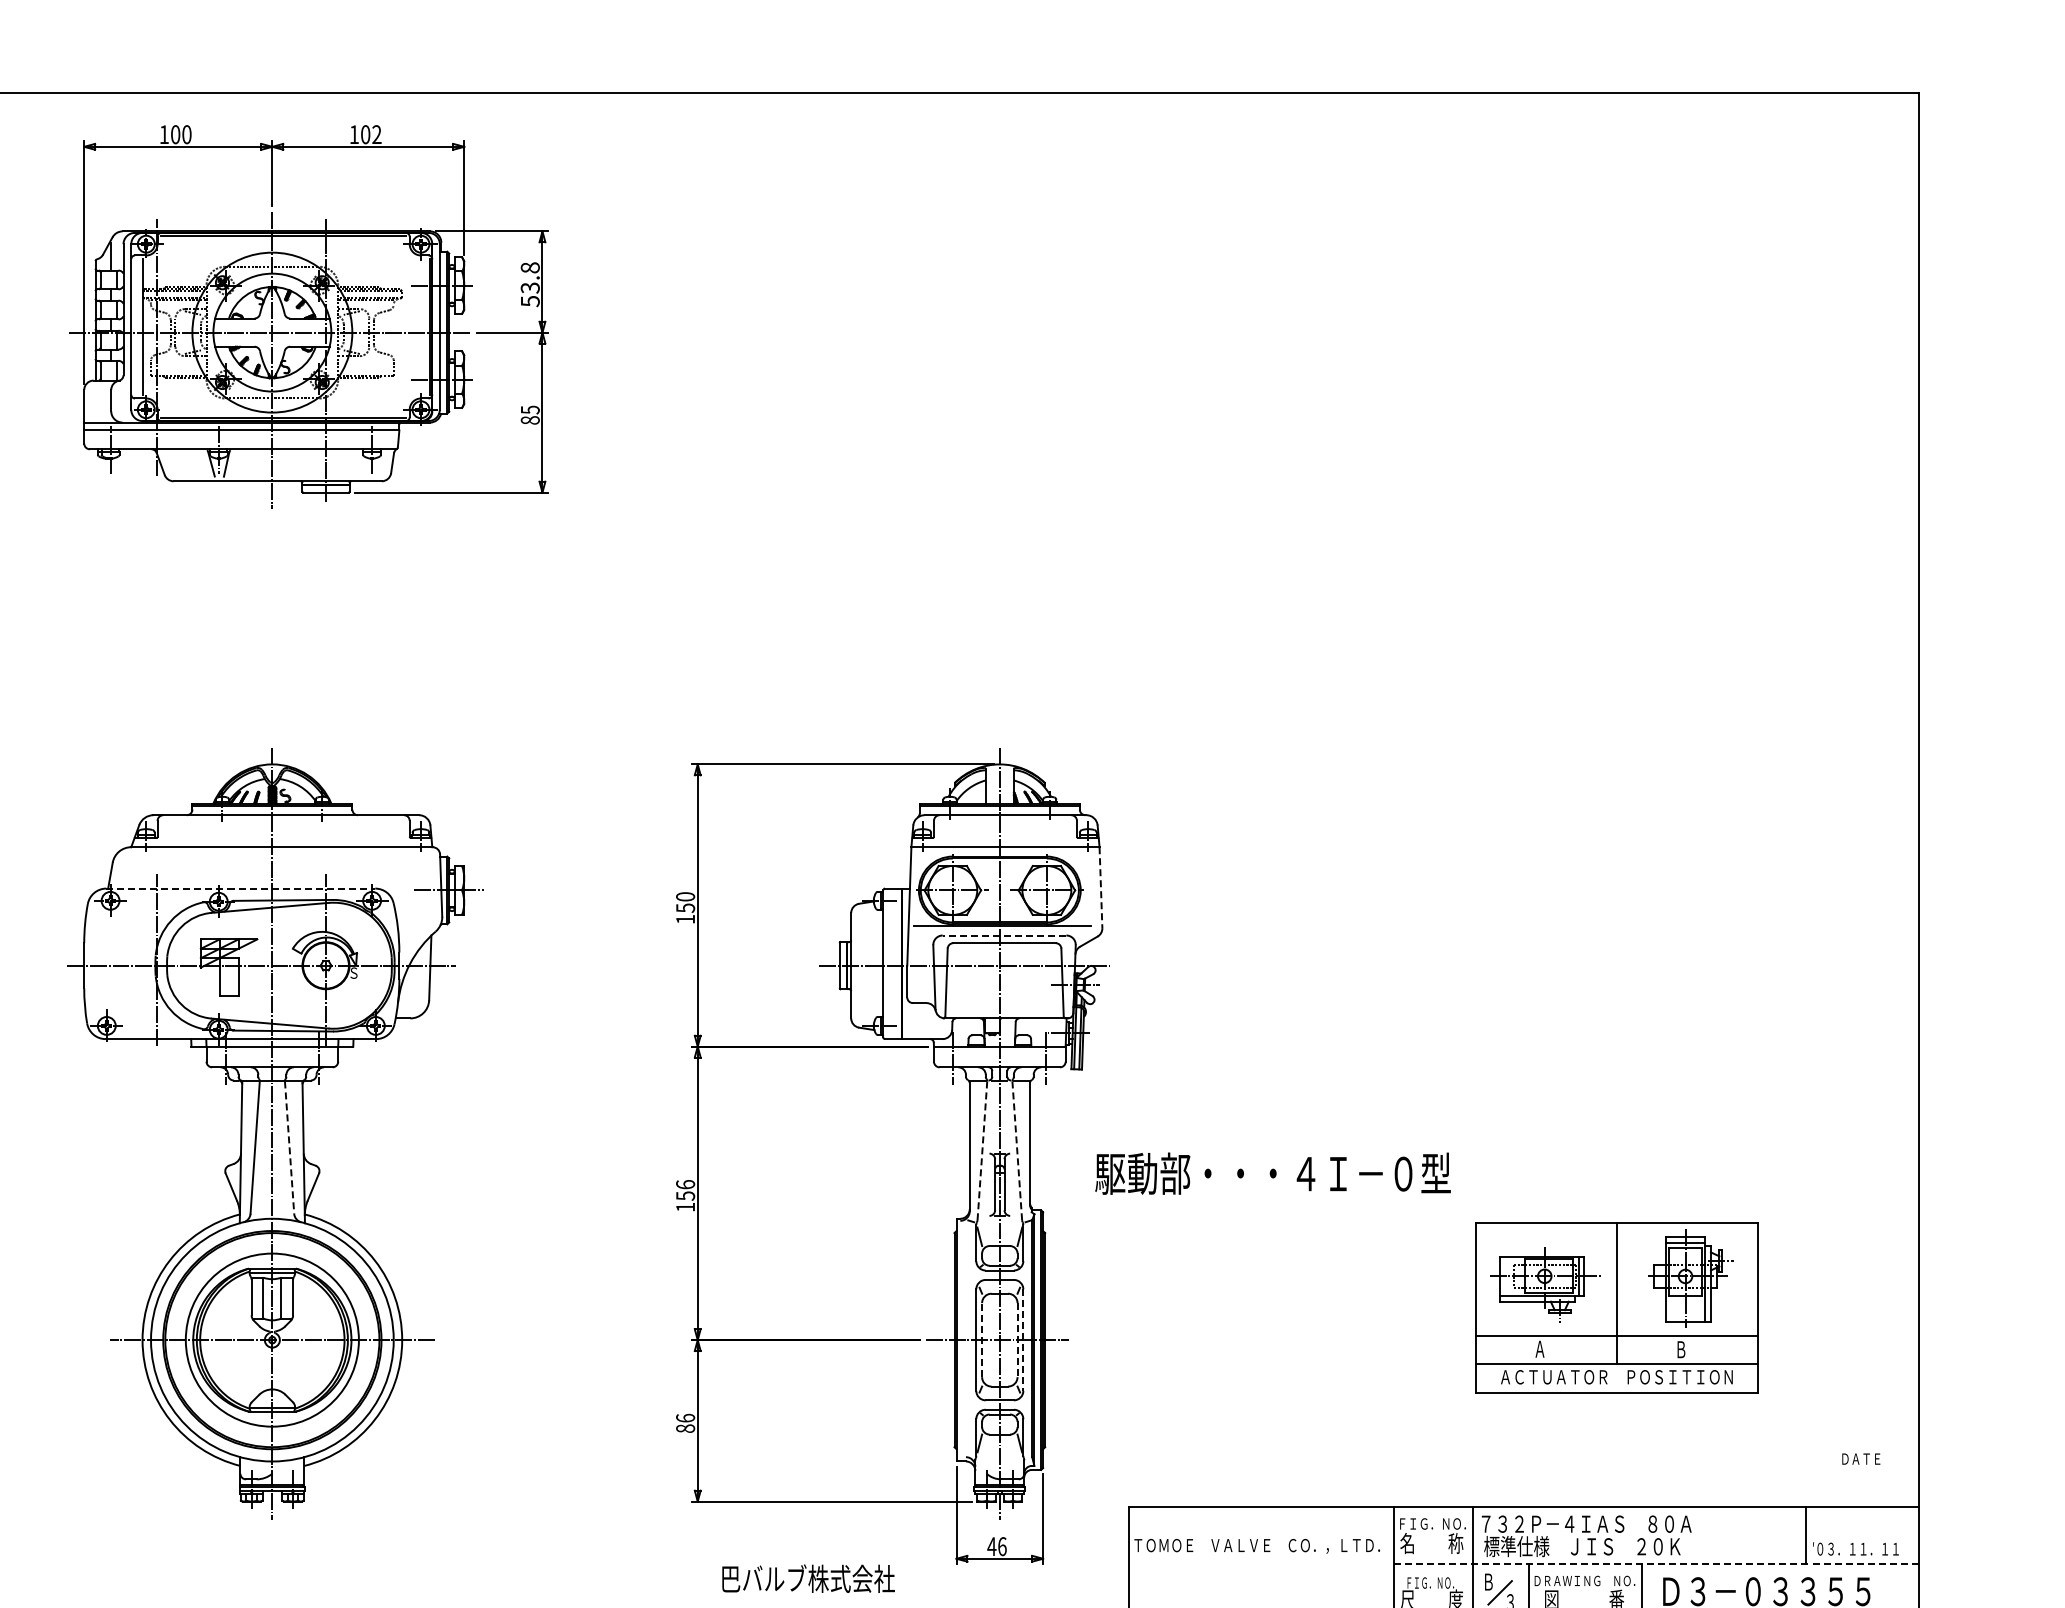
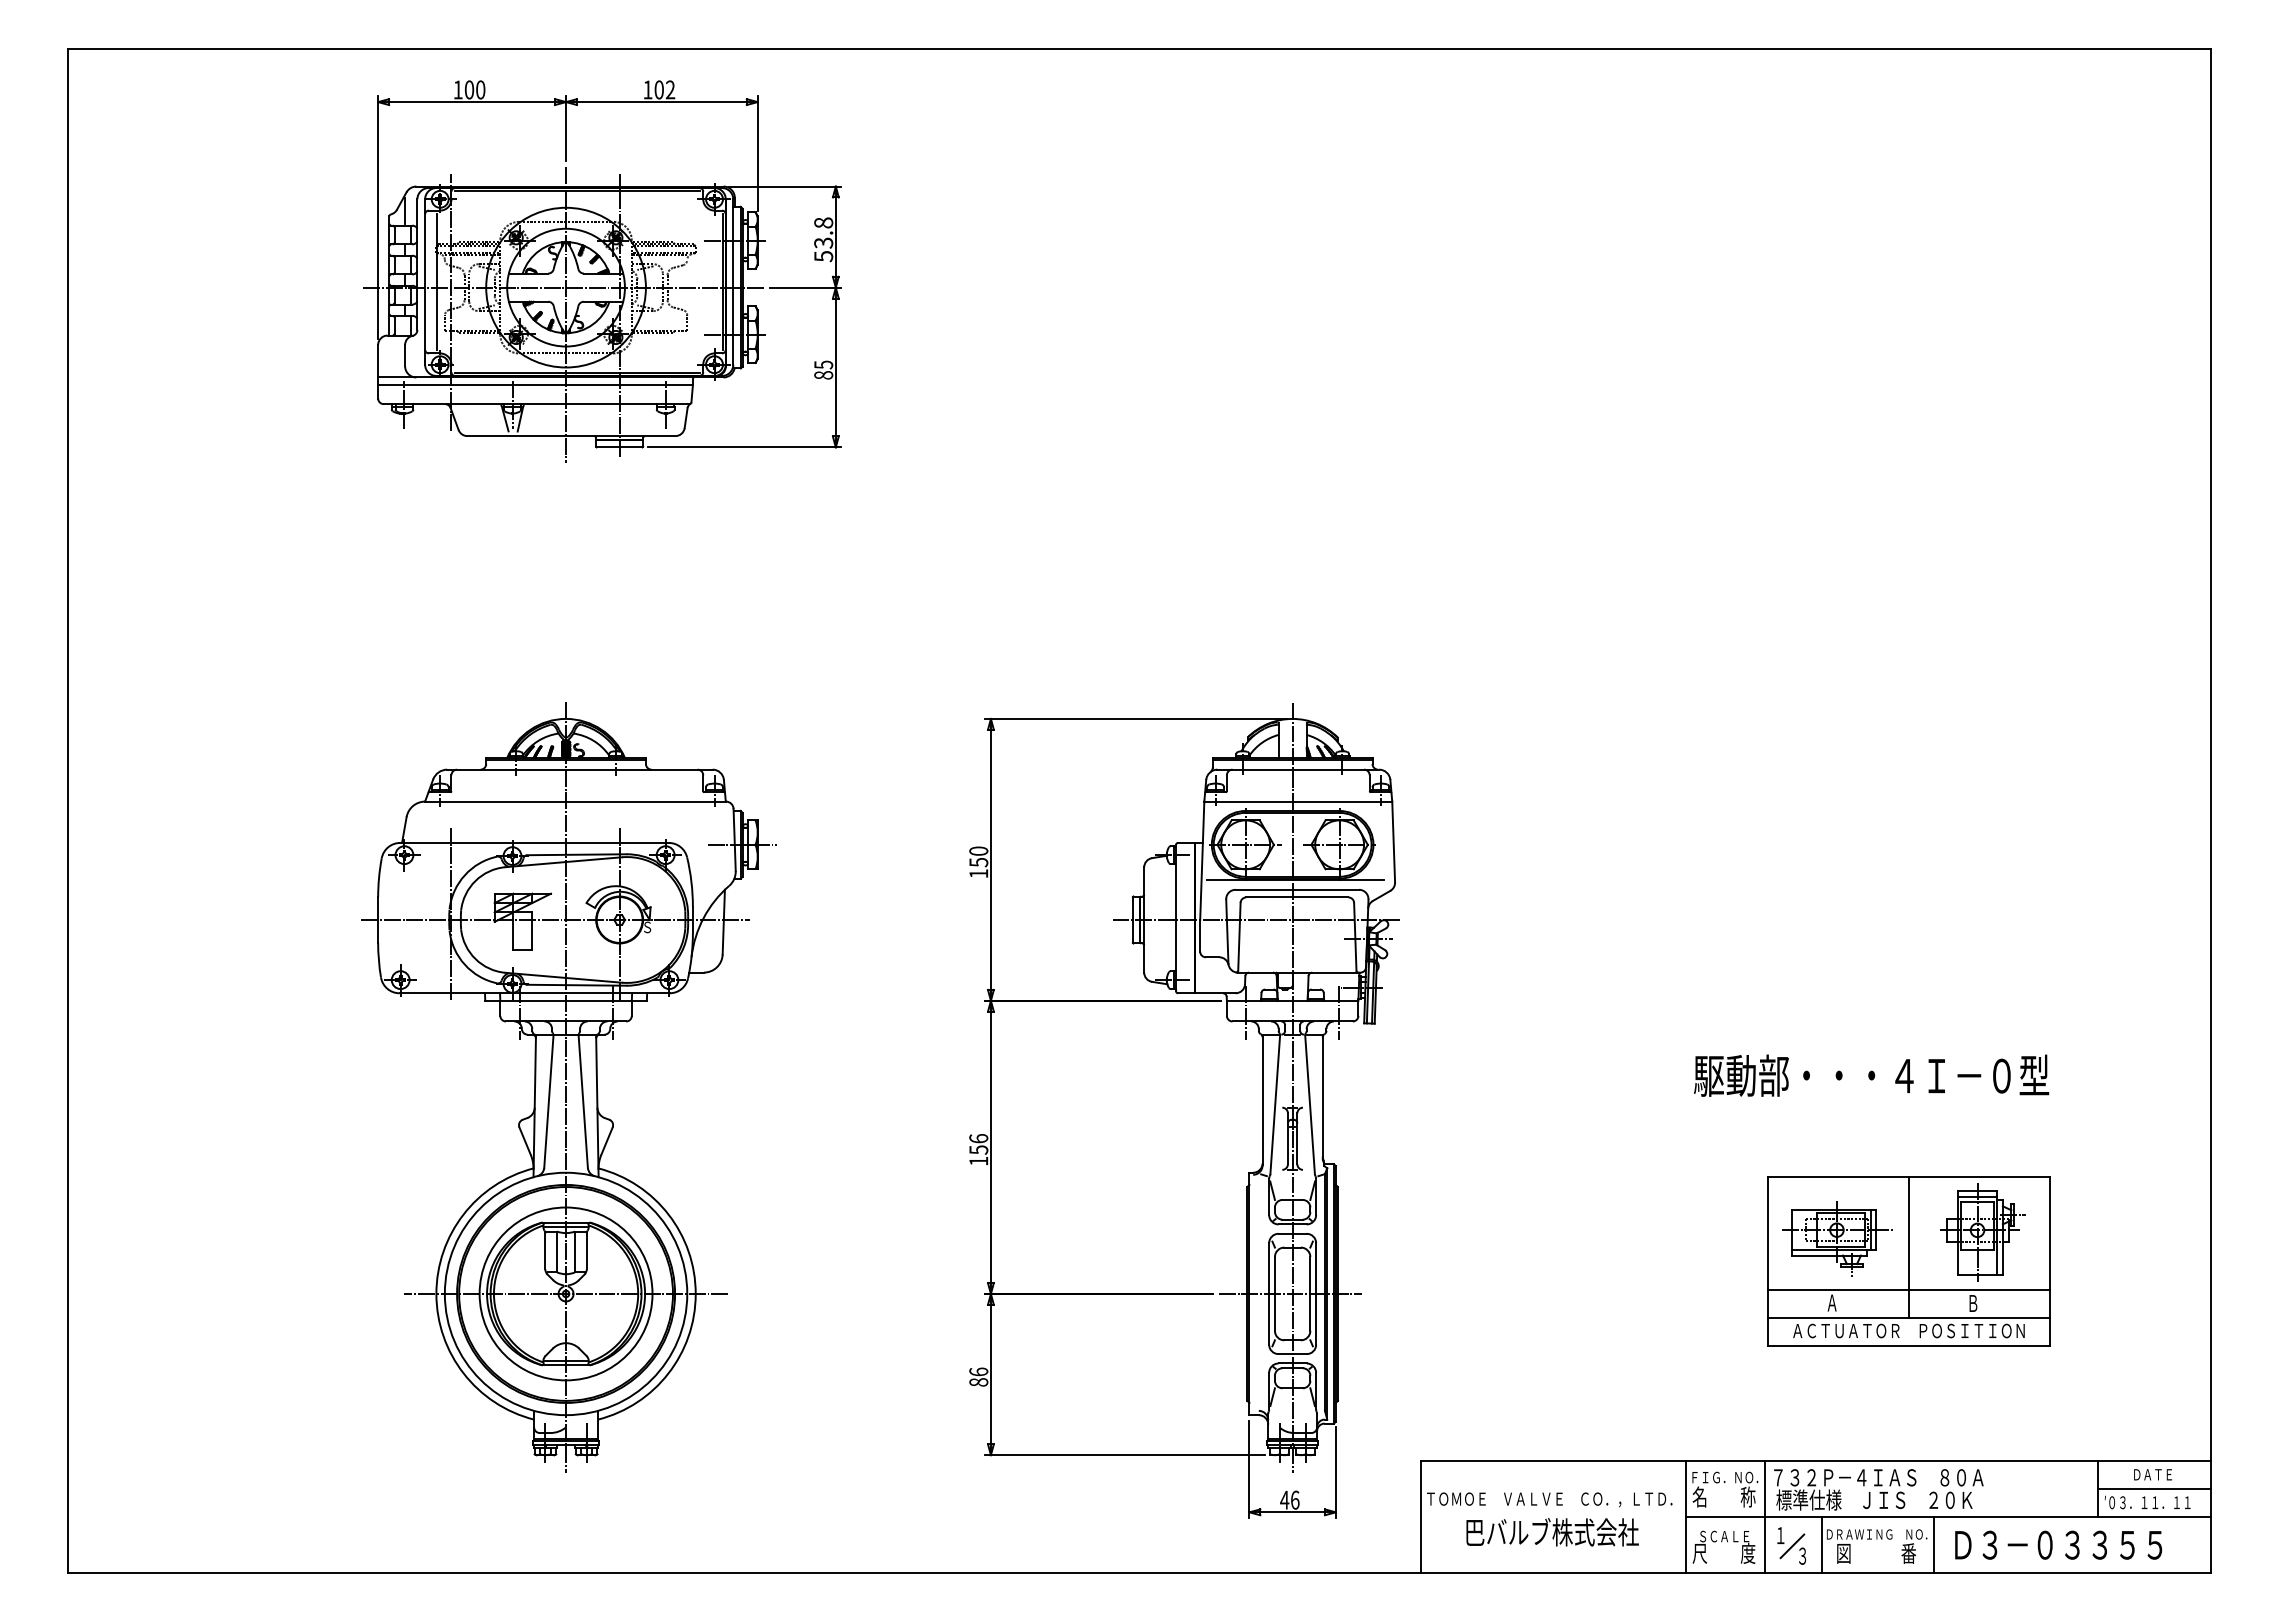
line: (241, 888) -> (535, 842), dashed -> solid
line: (1100, 888) -> (1393, 842), dashed -> solid
line: (1004, 935) -> (1297, 889), dashed -> solid
line: (289, 1148) -> (583, 1102), dashed -> solid
line: (982, 1151) -> (1275, 1105), dashed -> solid
line: (1017, 1151) -> (1310, 1105), dashed -> solid
text: (1273, 1173) -> (1871, 1075), moved
line: (981, 1339) -> (1274, 1293), dashed -> solid
line: (1017, 1339) -> (1310, 1293), dashed -> solid
line: (1023, 1339) -> (1316, 1293), dashed -> solid
text: (1860, 1458) -> (2152, 1474), moved
line: (1861, 1534) -> (2153, 1488), added
line: (1656, 1563) -> (1948, 1517), dashed -> solid
text: (808, 1578) -> (1552, 1532), moved
text: (1488, 1581) -> (1780, 1535), Ｂ -> １
text: (1432, 1582) -> (1724, 1536), ＦＩＧ．ＮＯ． -> ＳＣＡＬＥ

